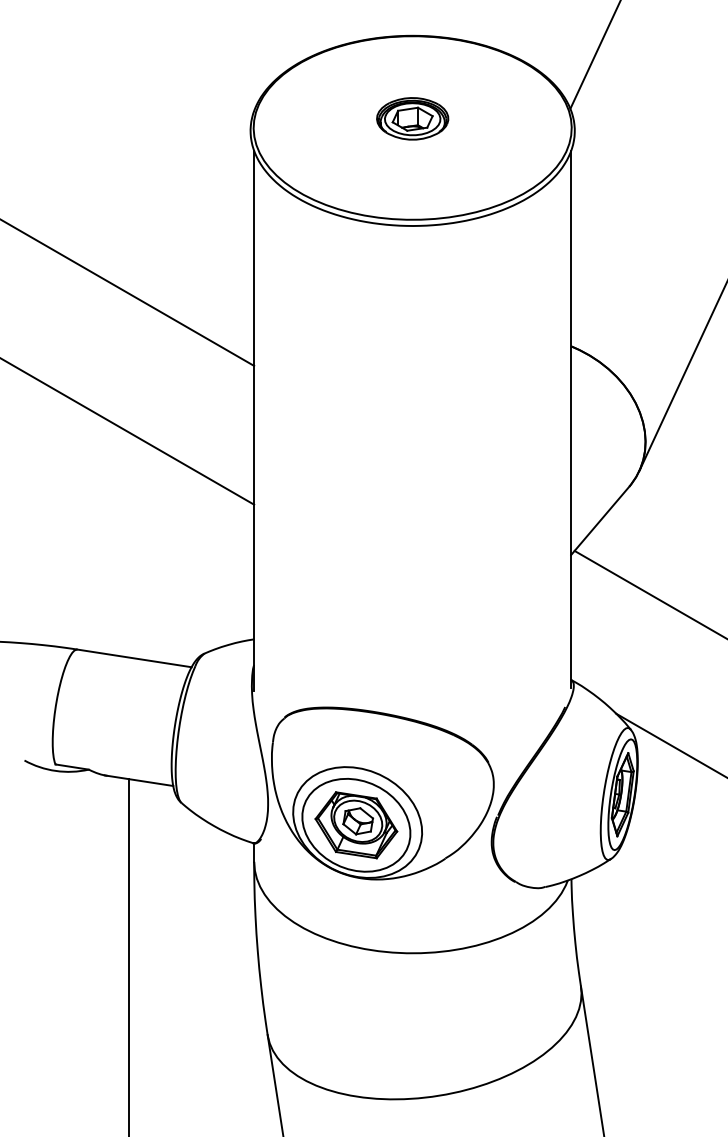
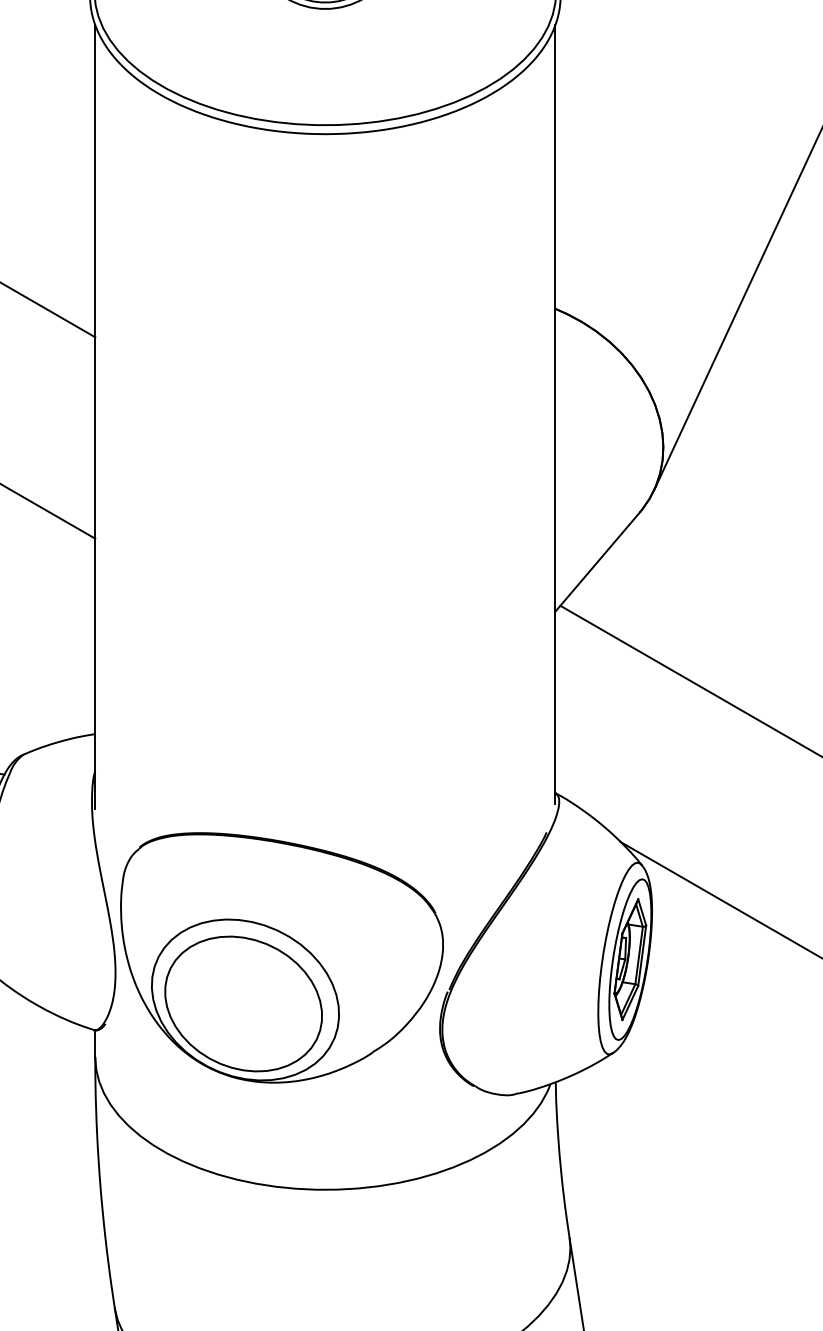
part: (356, 825) -> (243, 1004), removed

